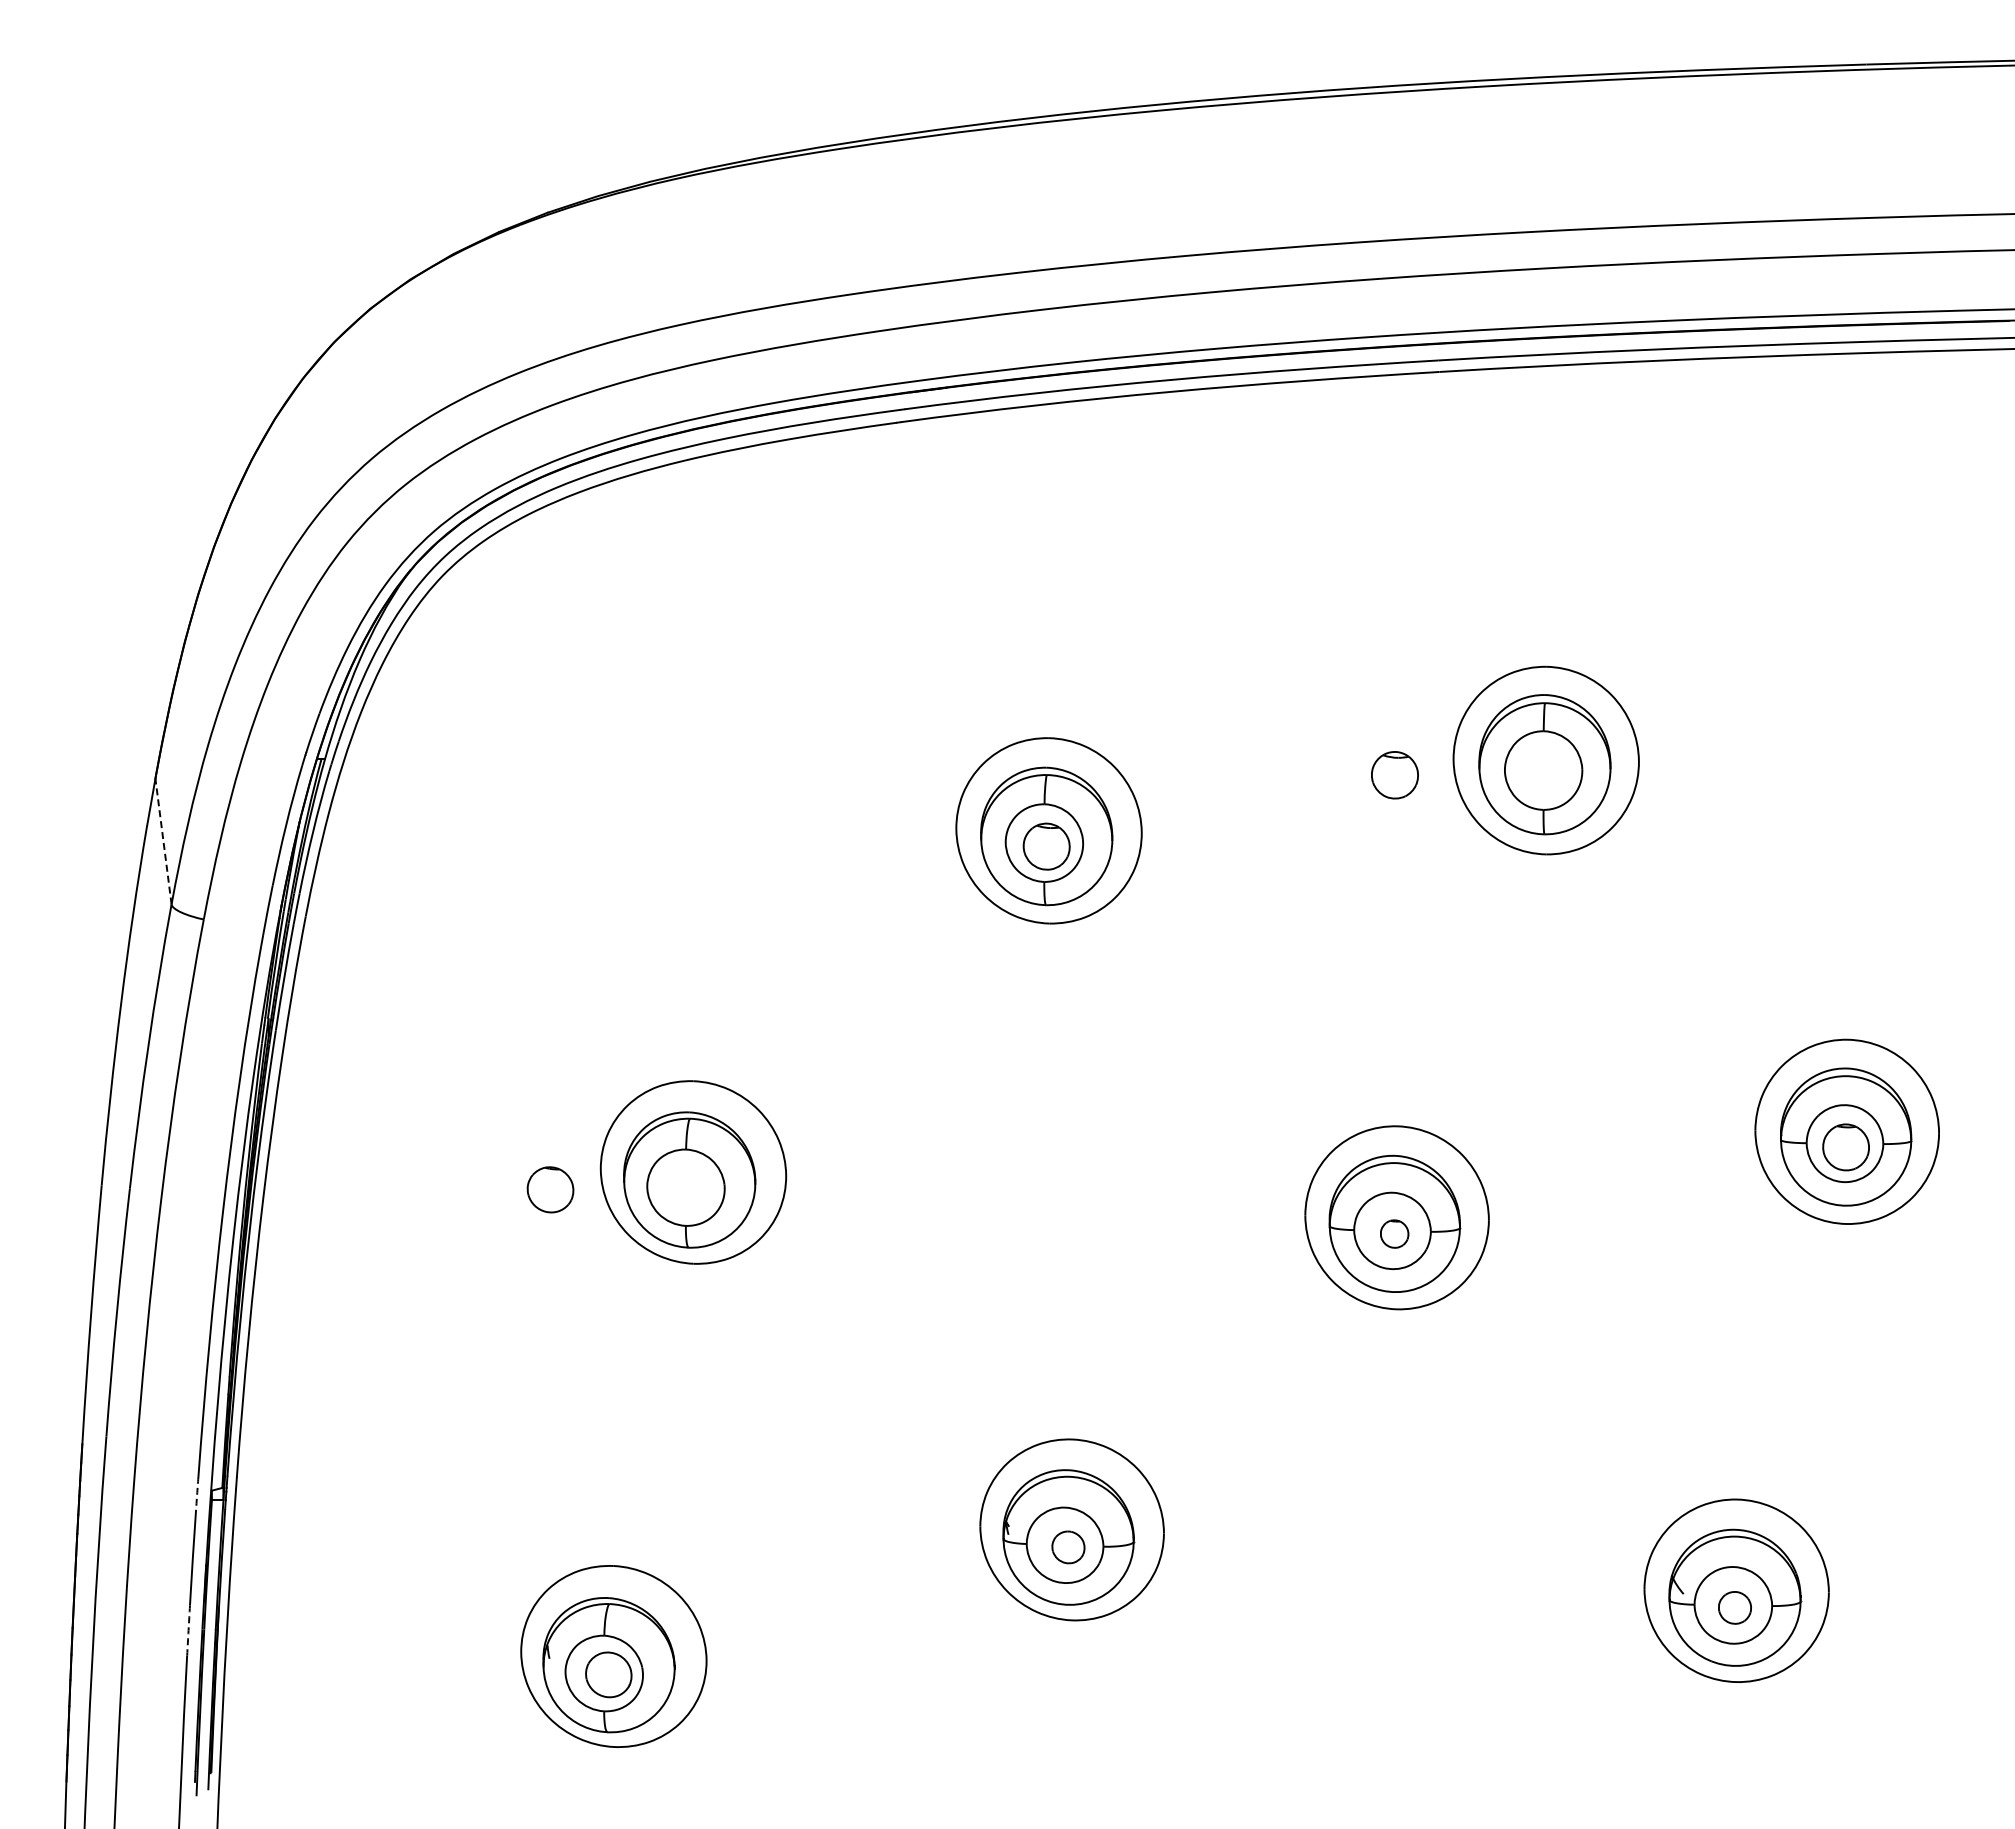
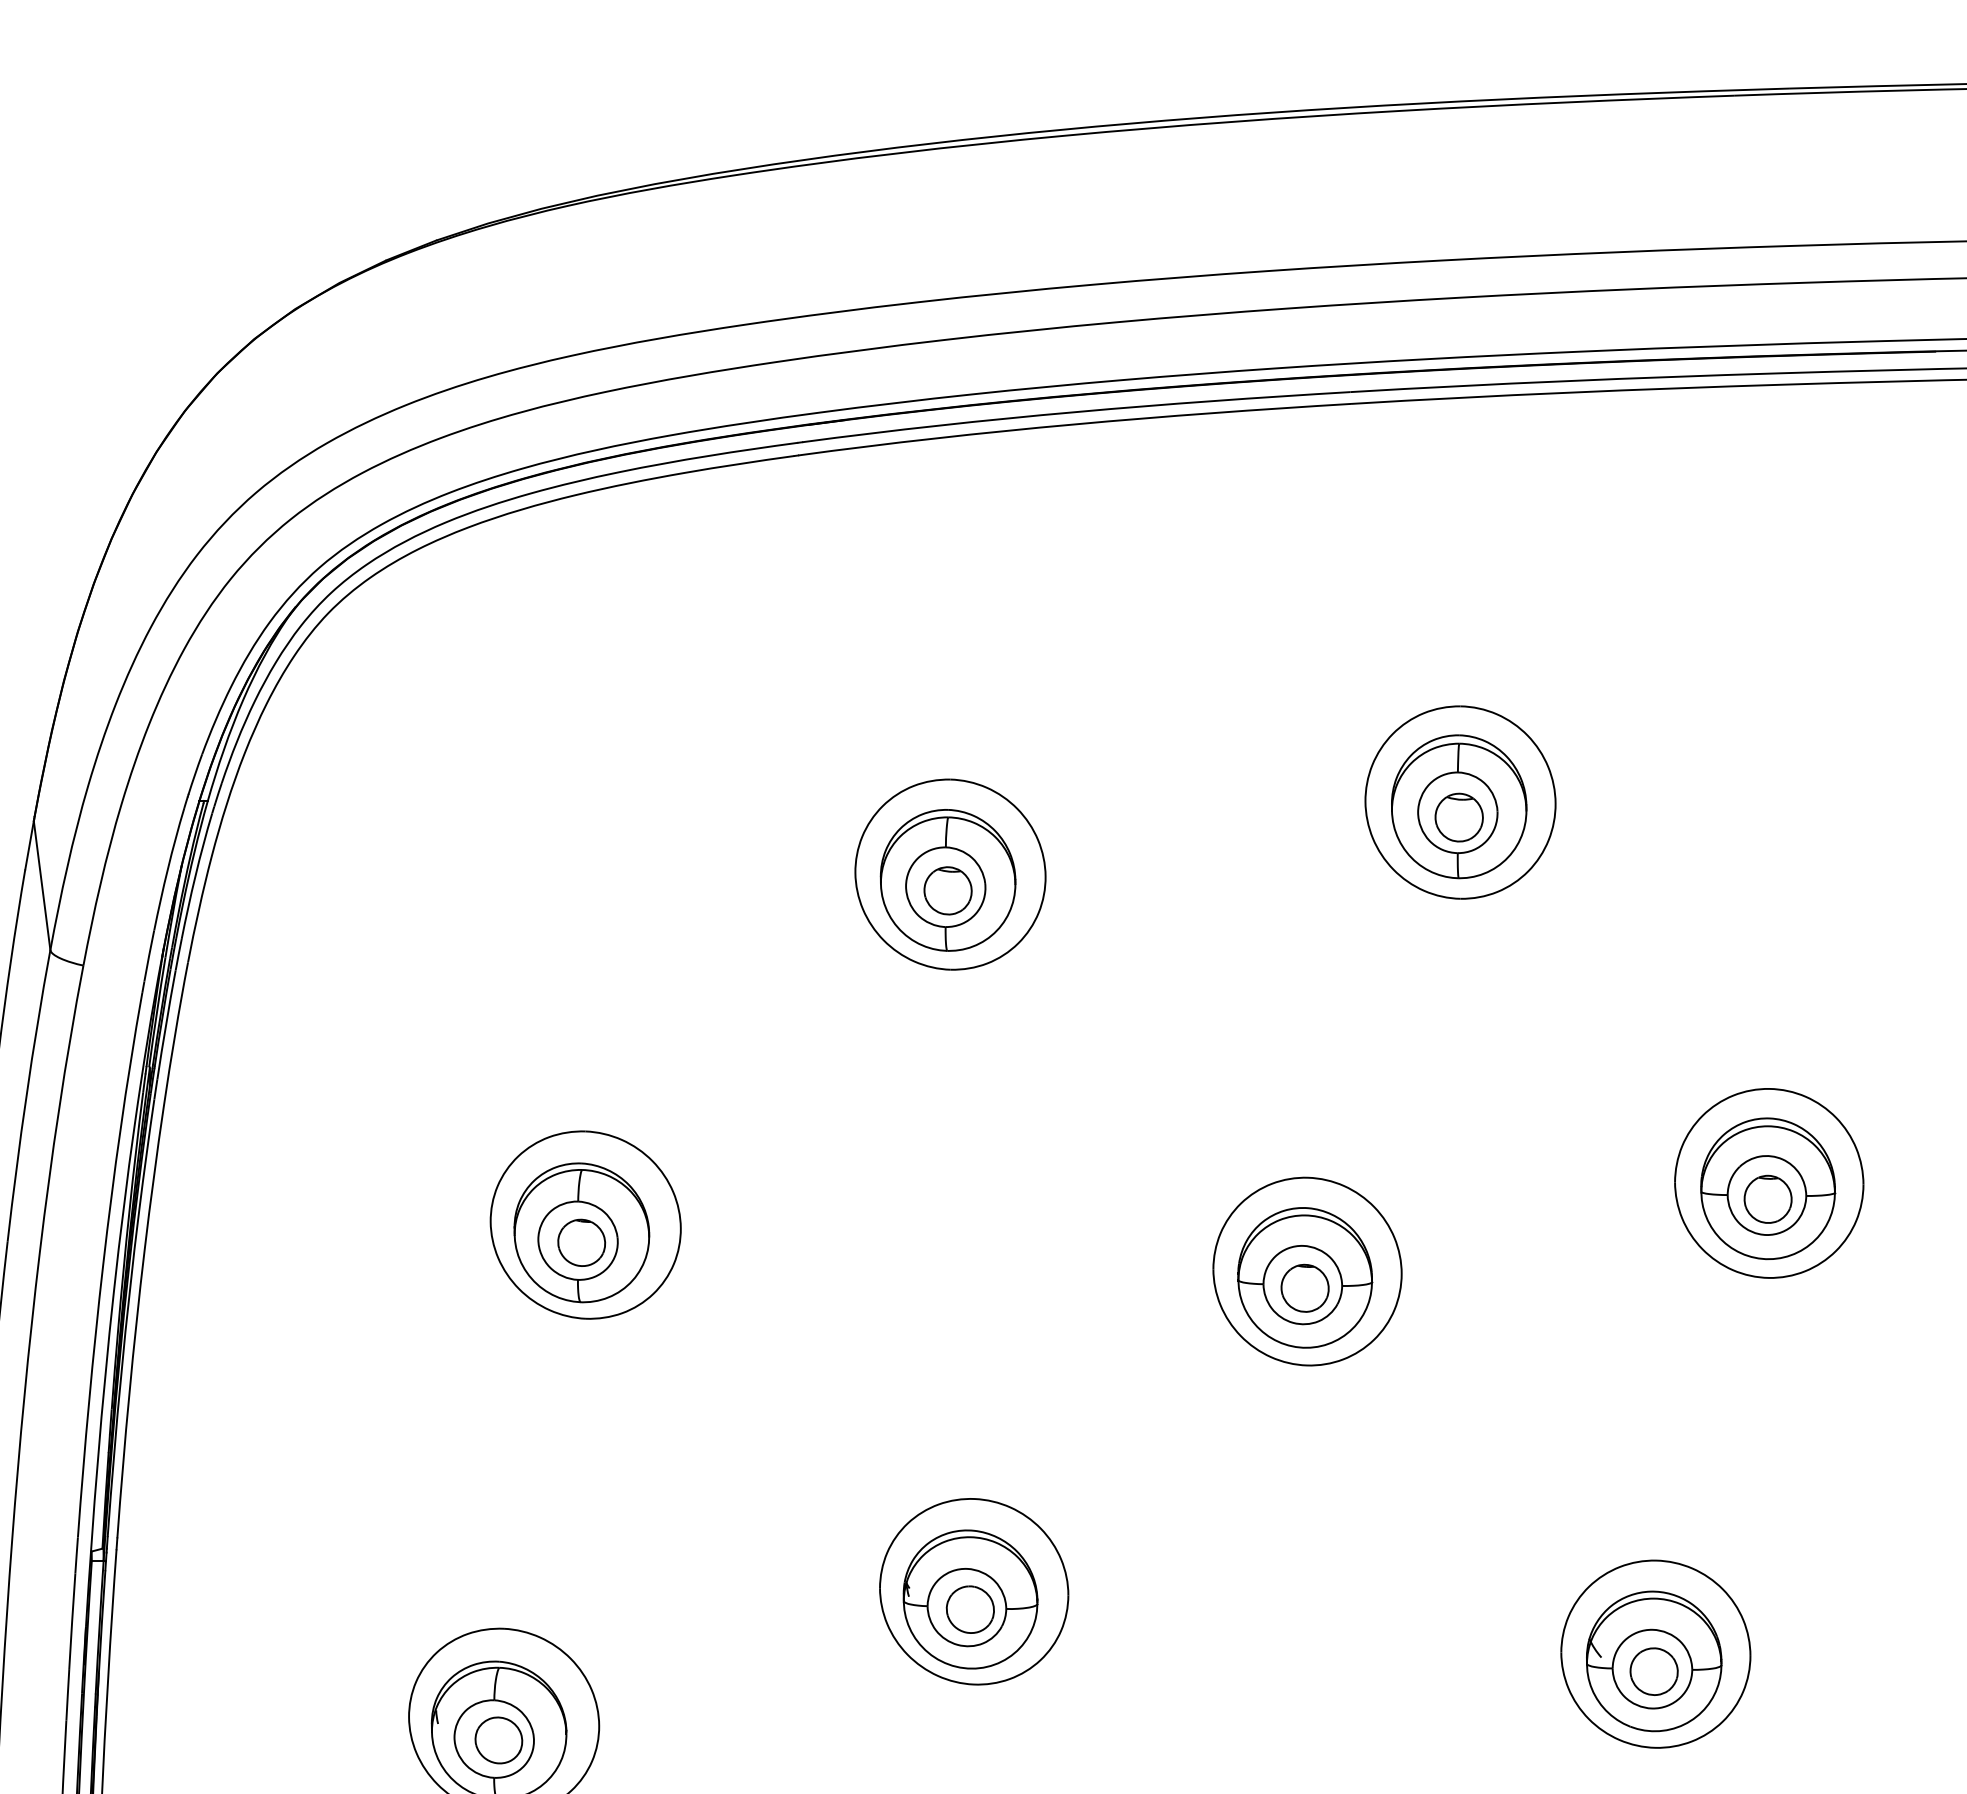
part: (1394, 775) -> (1458, 817), moved
line: (163, 841) -> (42, 885), dashed -> solid
part: (550, 1189) -> (581, 1242), moved
part: (1394, 1233) -> (1304, 1287), size x1.67
arc: (197, 1494) -> (76, 1555), dashed -> solid
part: (1068, 1547) -> (970, 1609), size x1.43
part: (1734, 1607) -> (1653, 1671), size x1.43
arc: (188, 1630) -> (67, 1694), dashed -> solid

